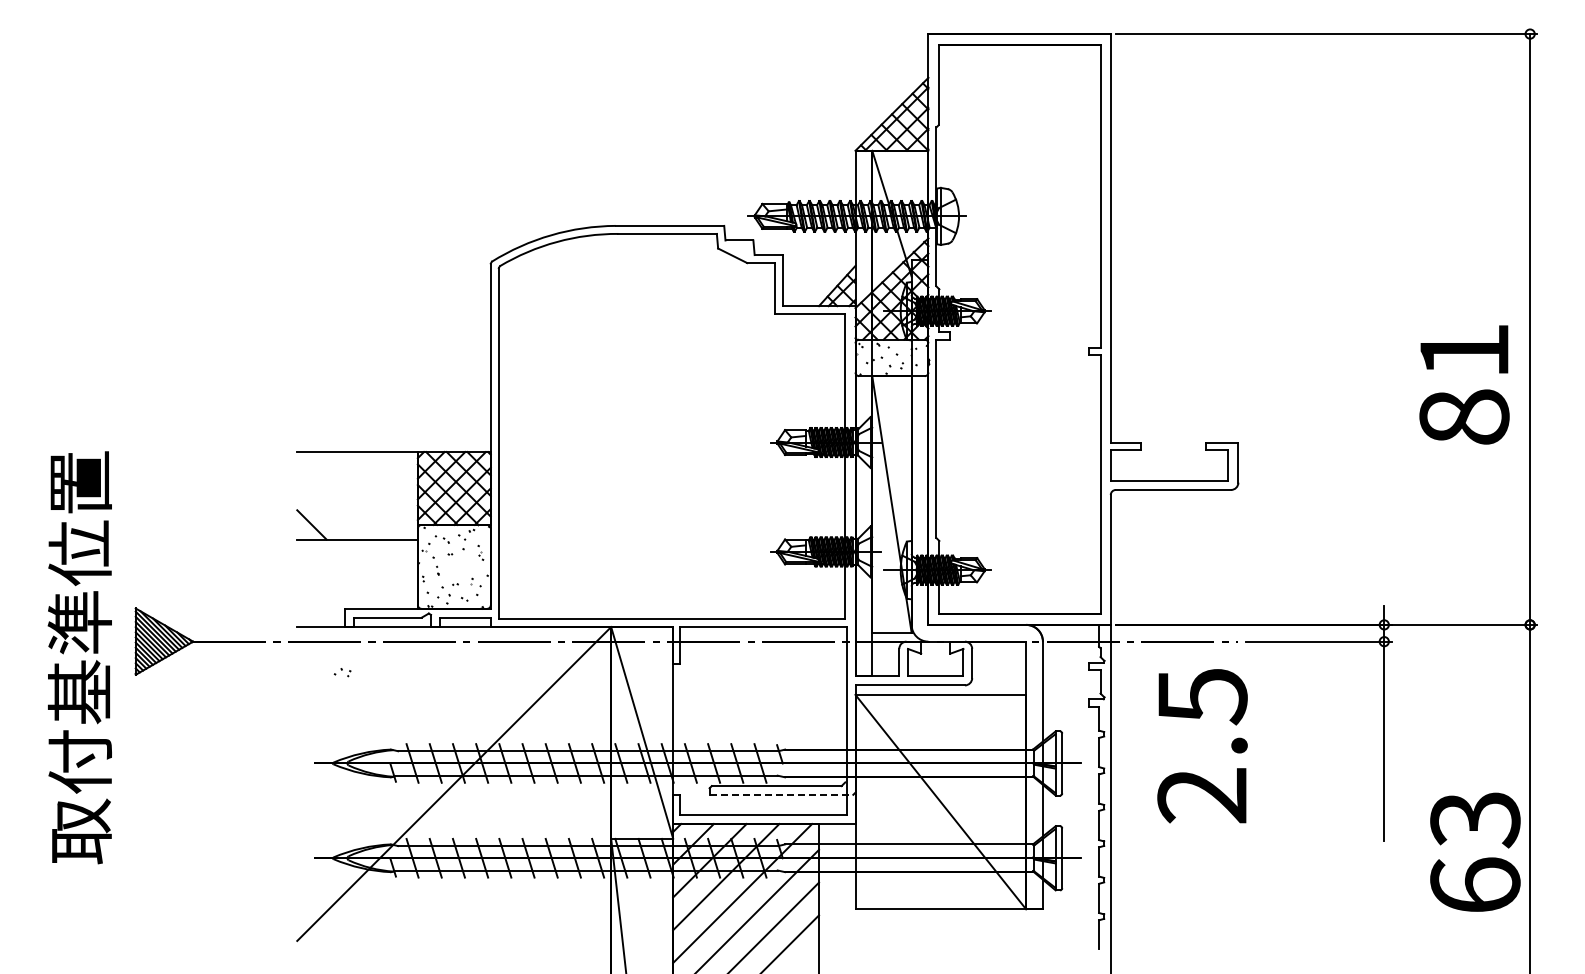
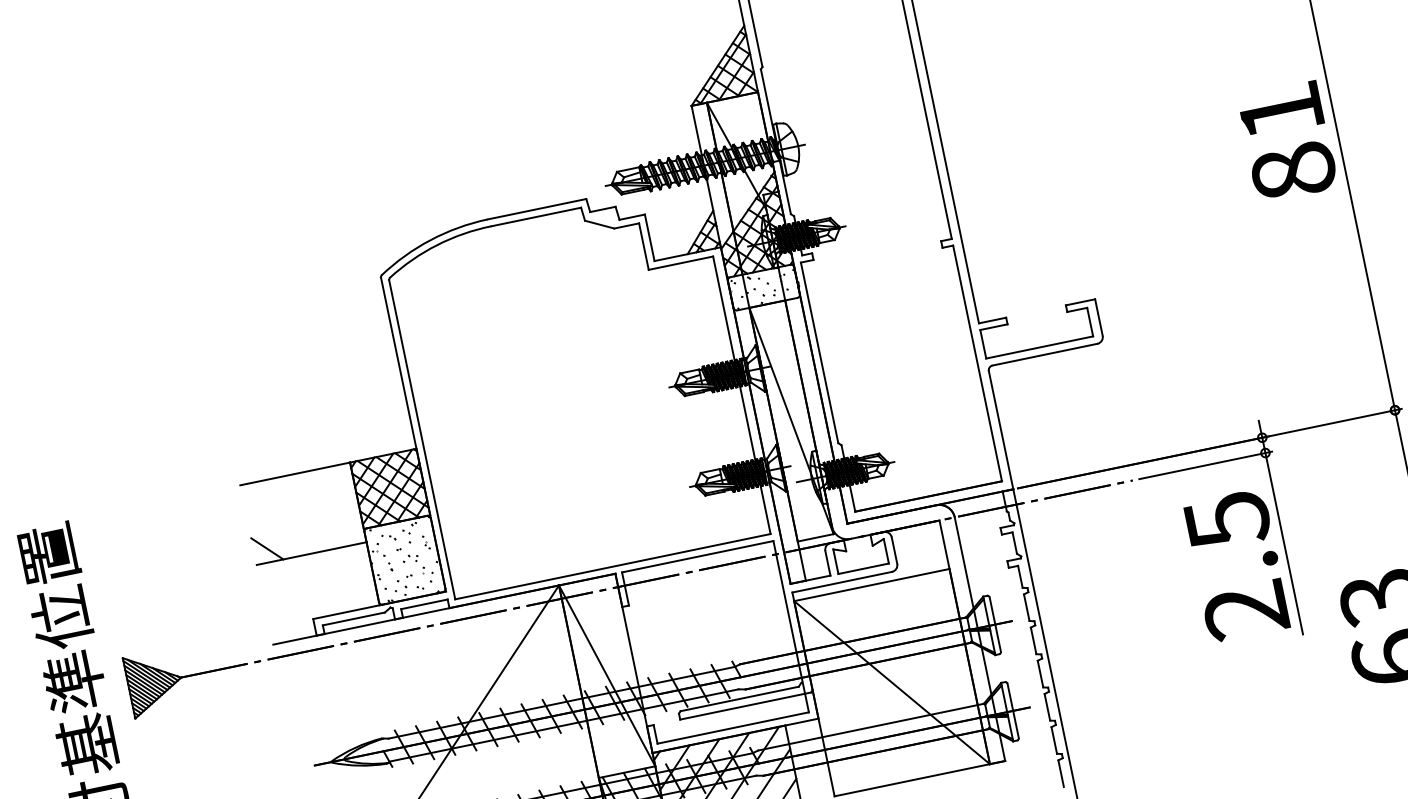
text: (1464, 384) -> (1287, 141), moved
part: (342, 672) -> (410, 558), moved
text: (1202, 746) -> (1236, 566), moved
line: (781, 794) -> (745, 705), dashed -> solid

